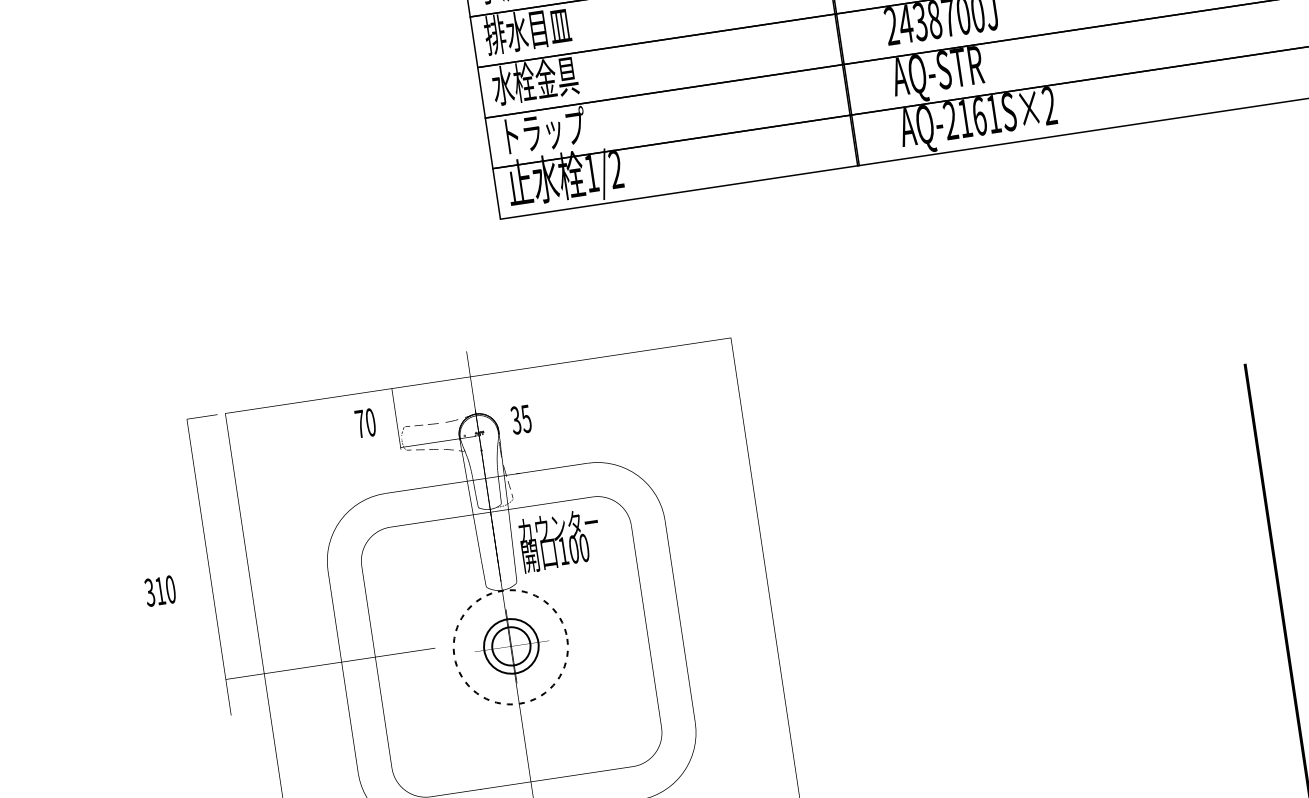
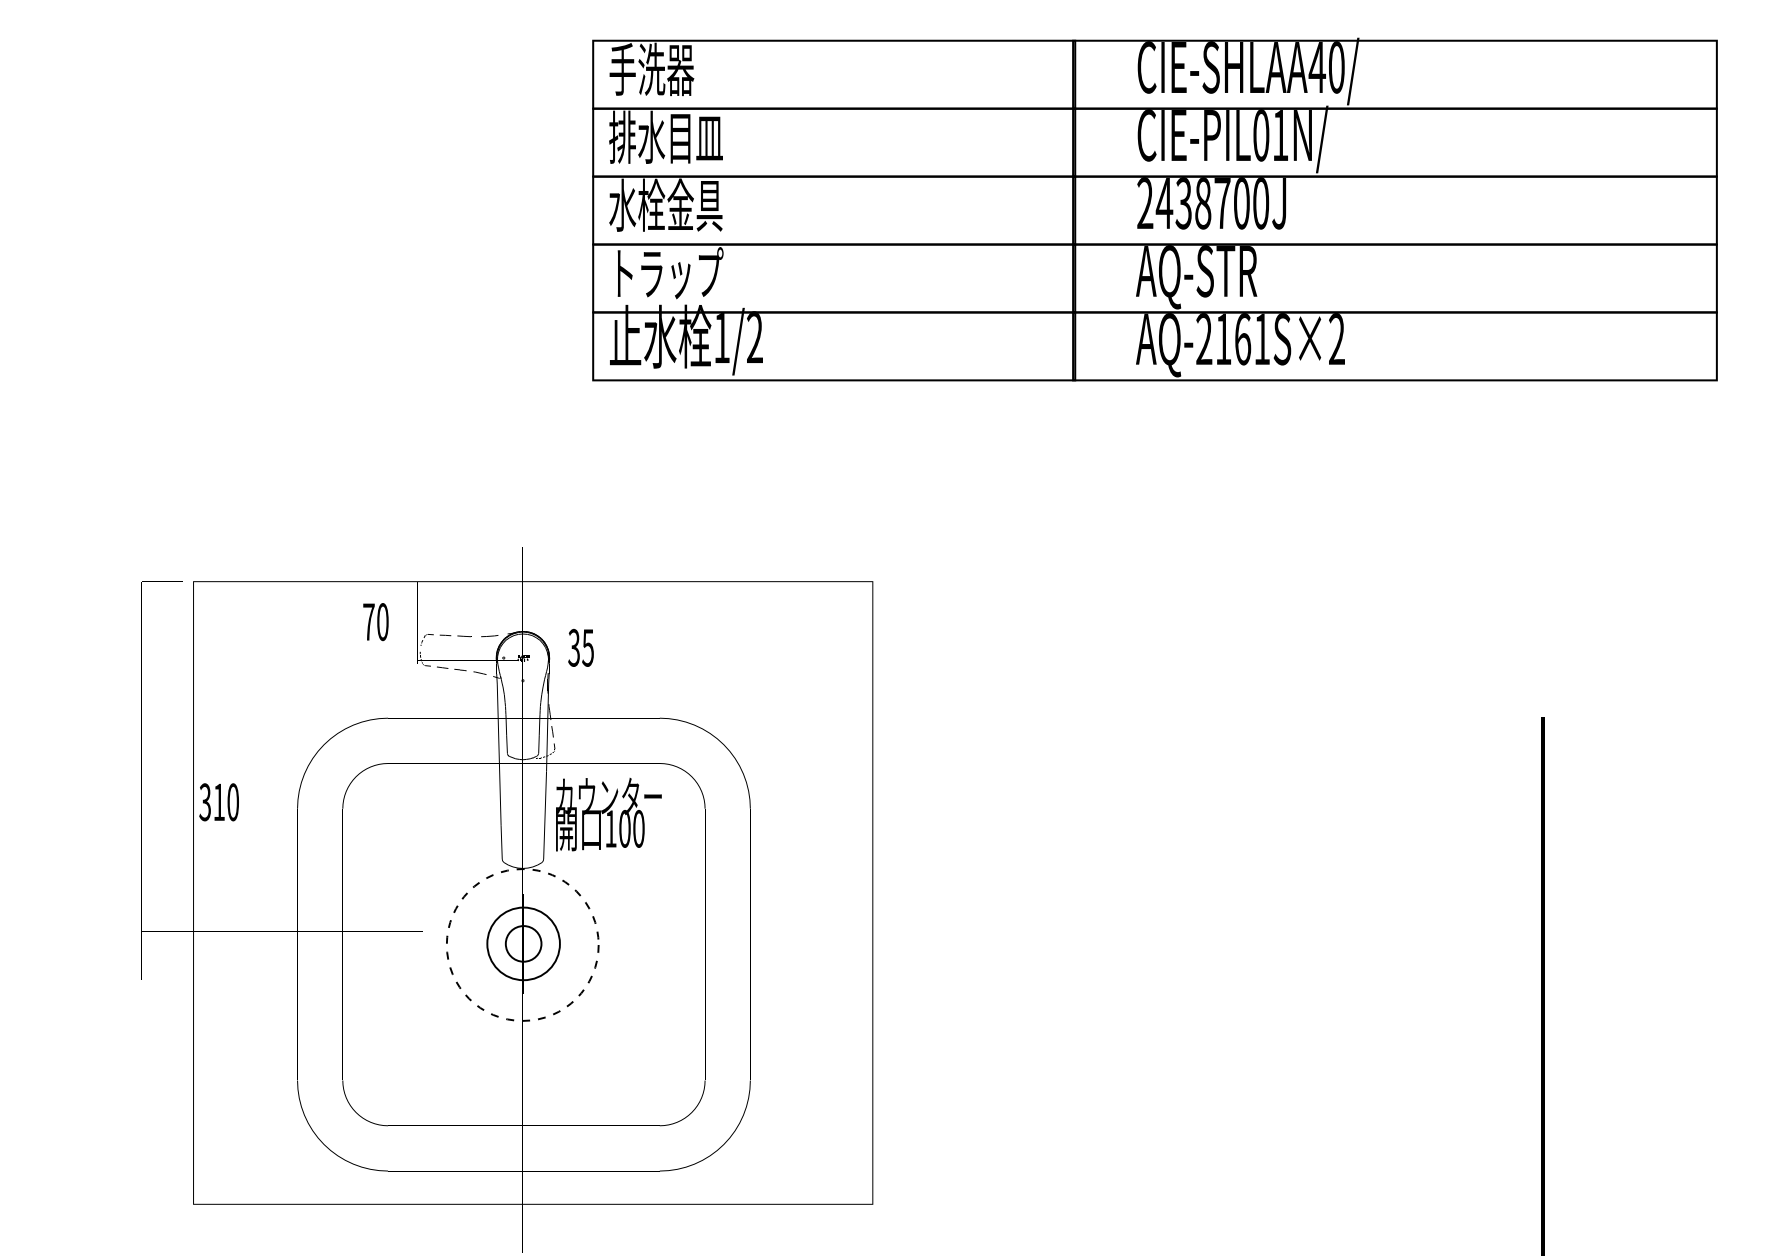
text: (159, 591) -> (218, 802), moved
circle: (511, 646) -> (523, 943), size x0.7

